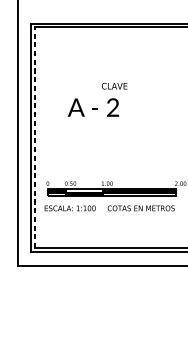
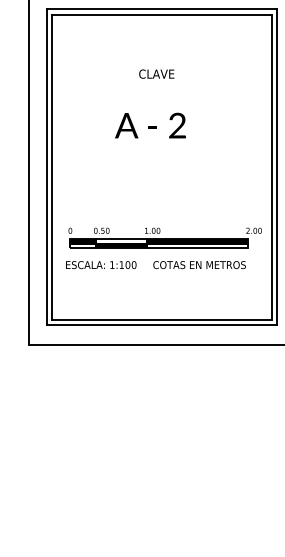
text: (114, 85) -> (156, 73), moved
text: (93, 107) -> (150, 125), moved
line: (34, 137) -> (52, 167), dashed -> solid

